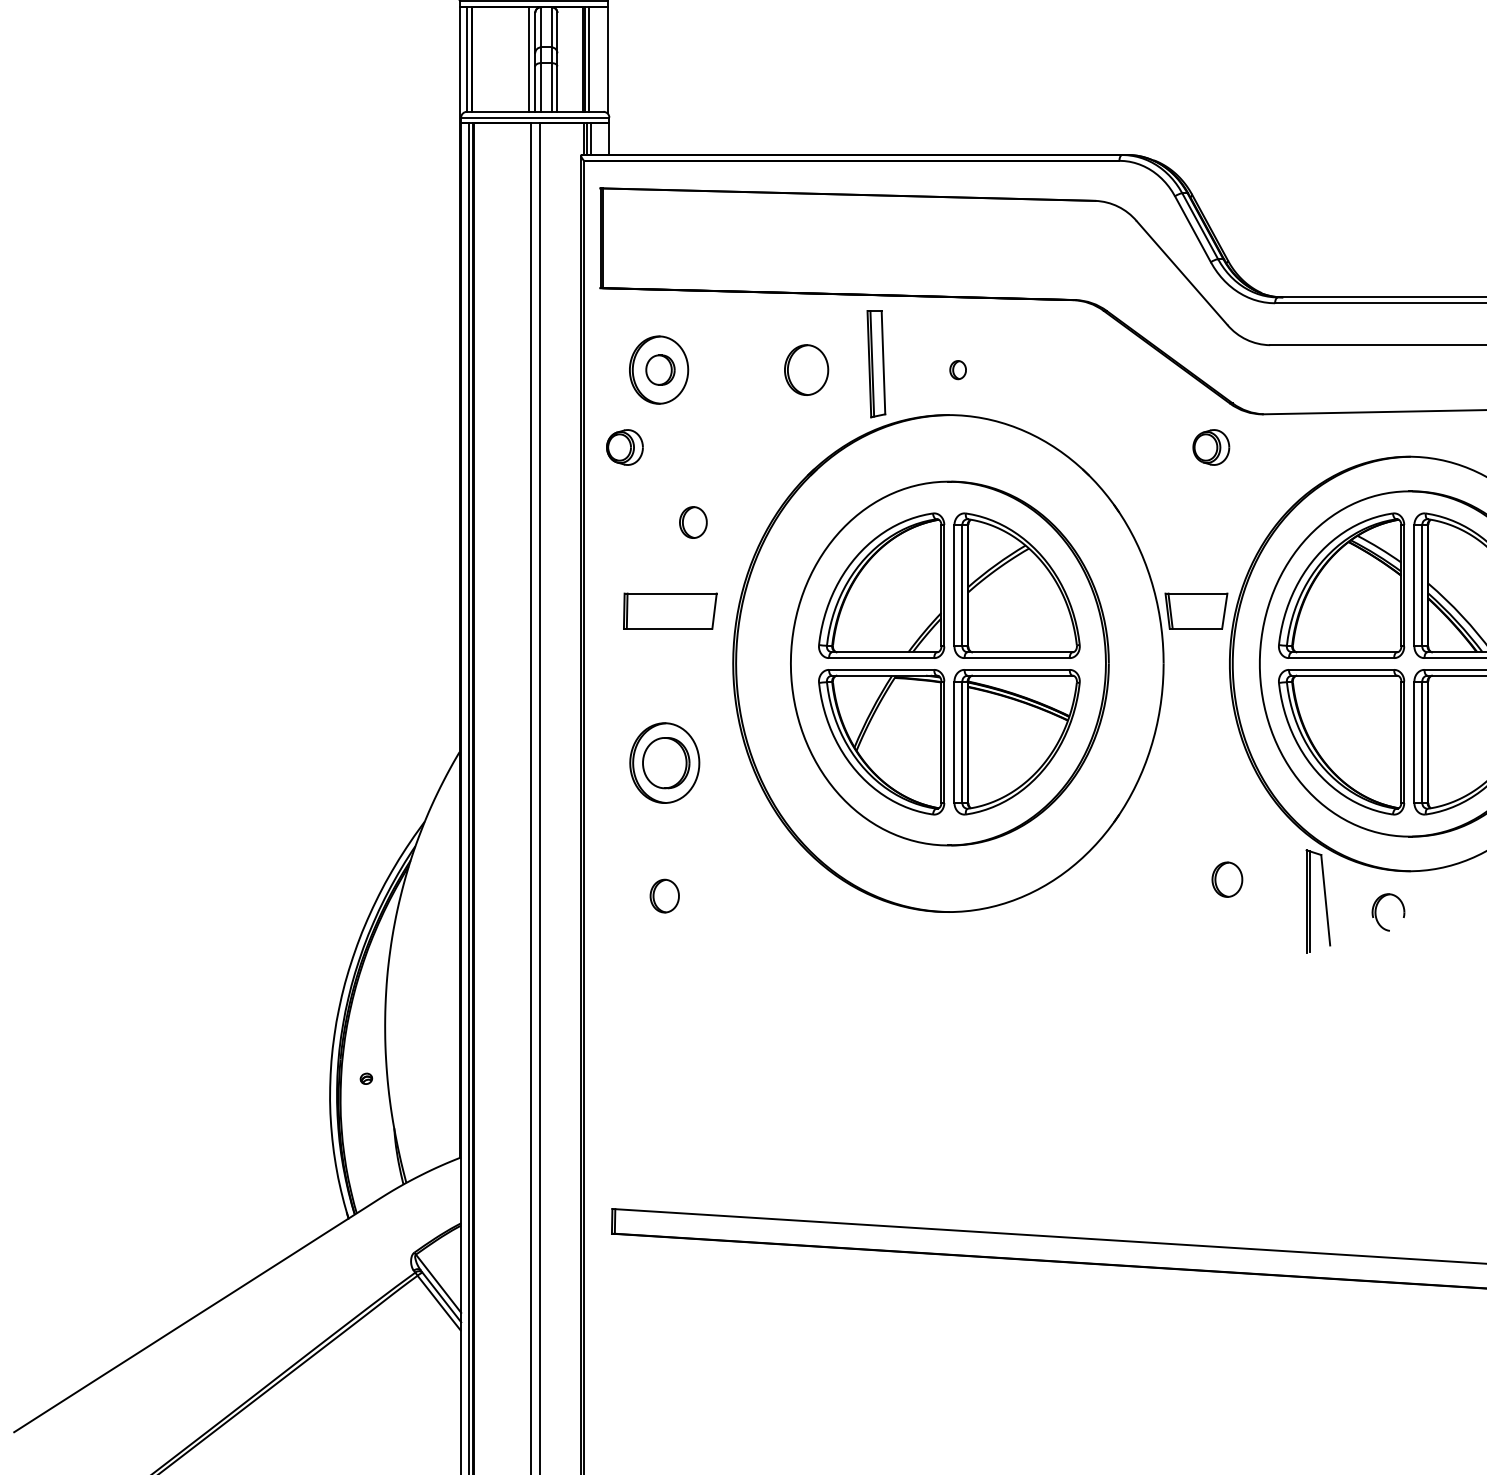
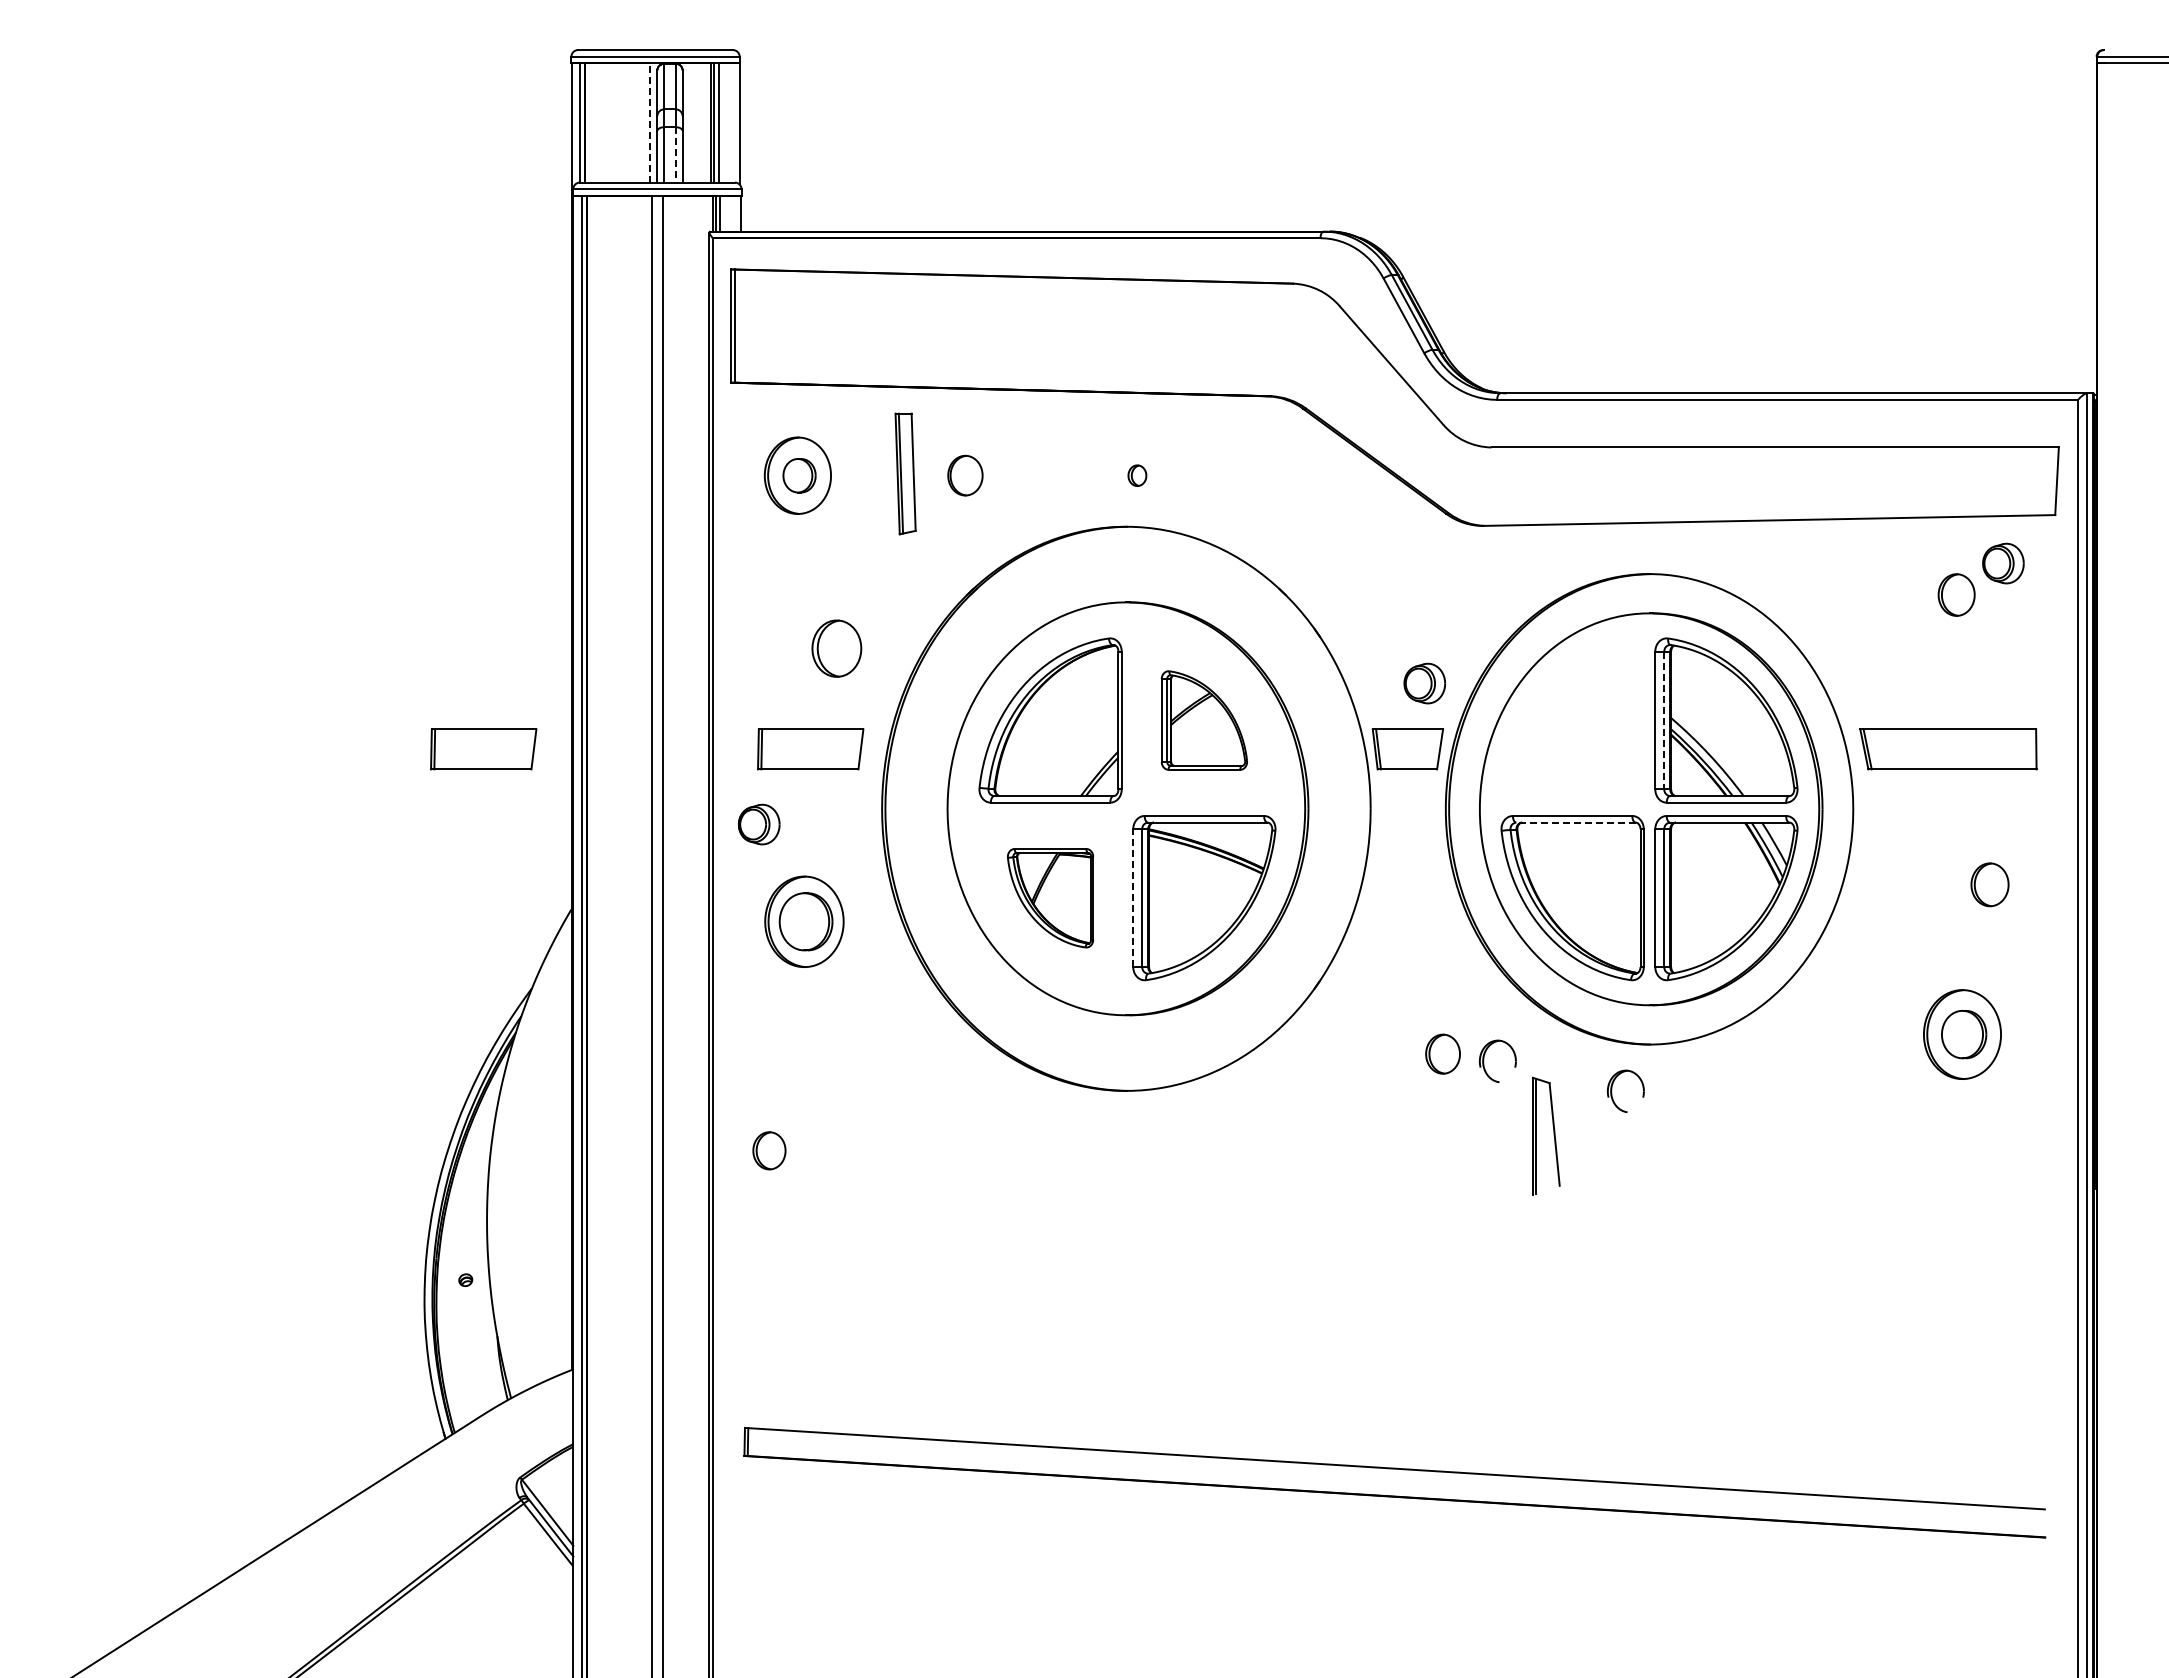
line: (529, 58) -> (650, 122), solid -> dashed
line: (551, 87) -> (675, 154), solid -> dashed
part: (876, 363) -> (905, 473), moved
part: (806, 369) -> (965, 475), size x0.7
part: (625, 447) -> (759, 824), moved
part: (1211, 447) -> (1424, 683), moved
part: (693, 522) -> (836, 648), size x1.6
part: (1017, 585) -> (1204, 720), size x0.6
part: (1341, 585) -> (1572, 720), removed
line: (1422, 585) -> (1664, 720), solid -> dashed
part: (382, 611) -> (483, 749), added
line: (1344, 675) -> (1575, 822), solid -> dashed
part: (881, 742) -> (1050, 898), size x0.6
line: (954, 742) -> (1133, 898), solid -> dashed
part: (1263, 885) -> (1484, 1060), added
part: (664, 895) -> (769, 1150), moved
part: (1324, 901) -> (1553, 1135), moved

